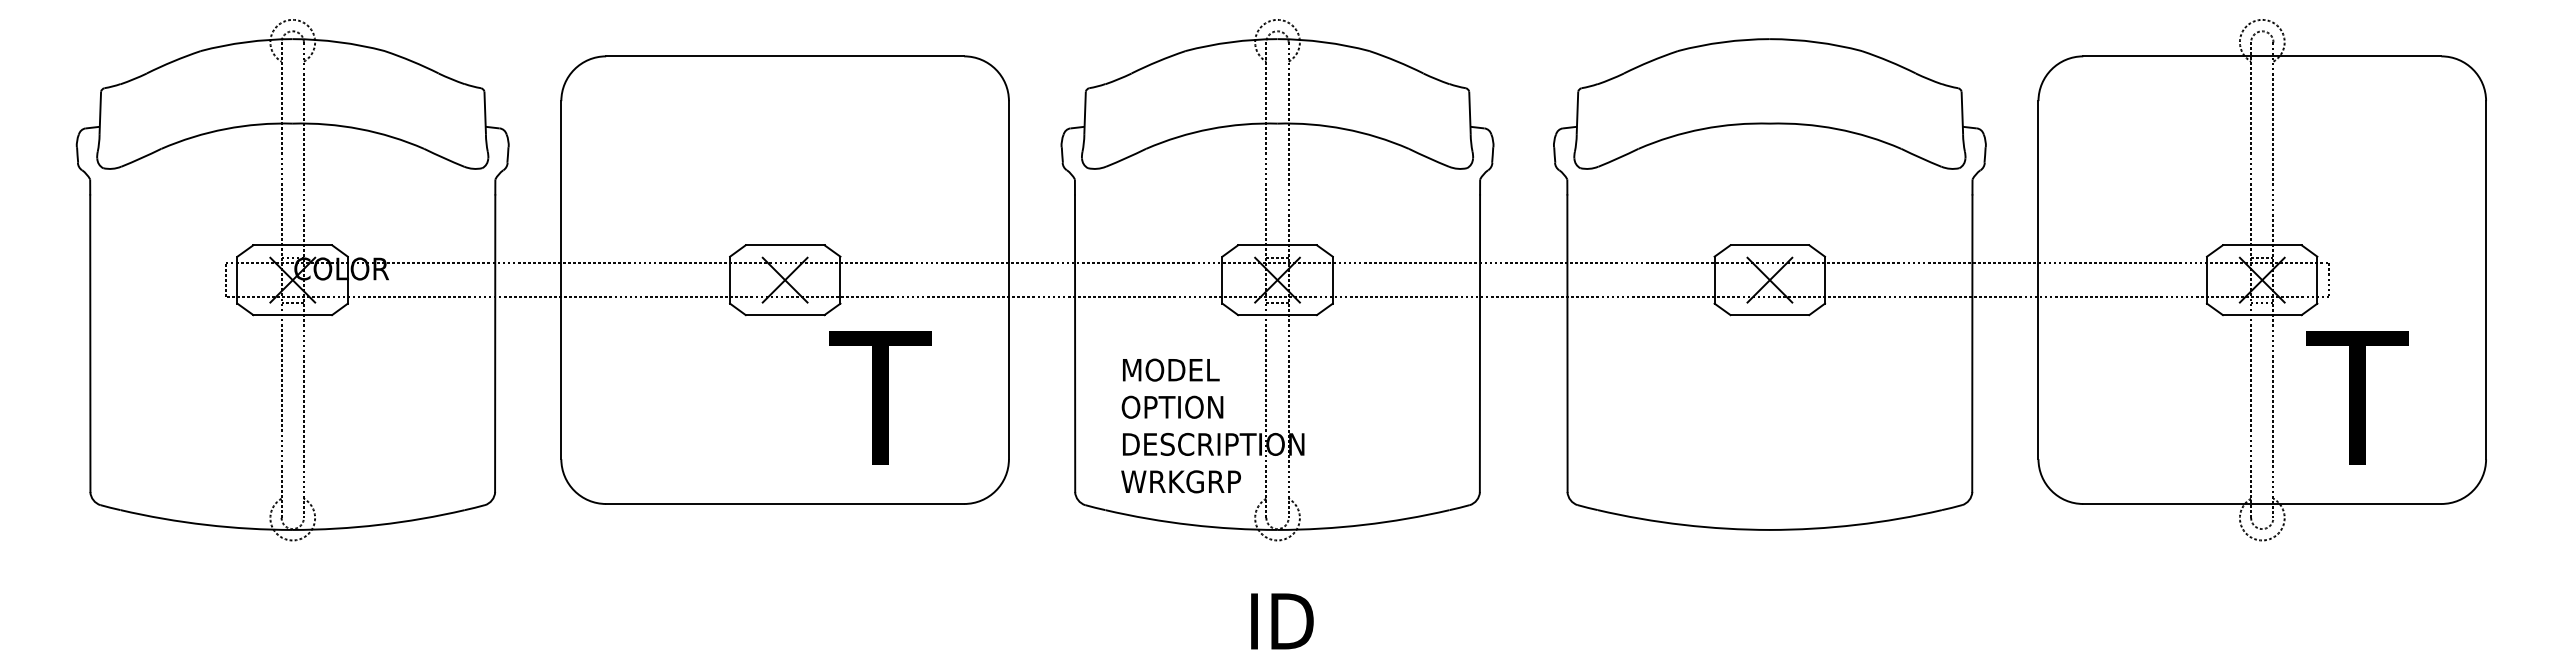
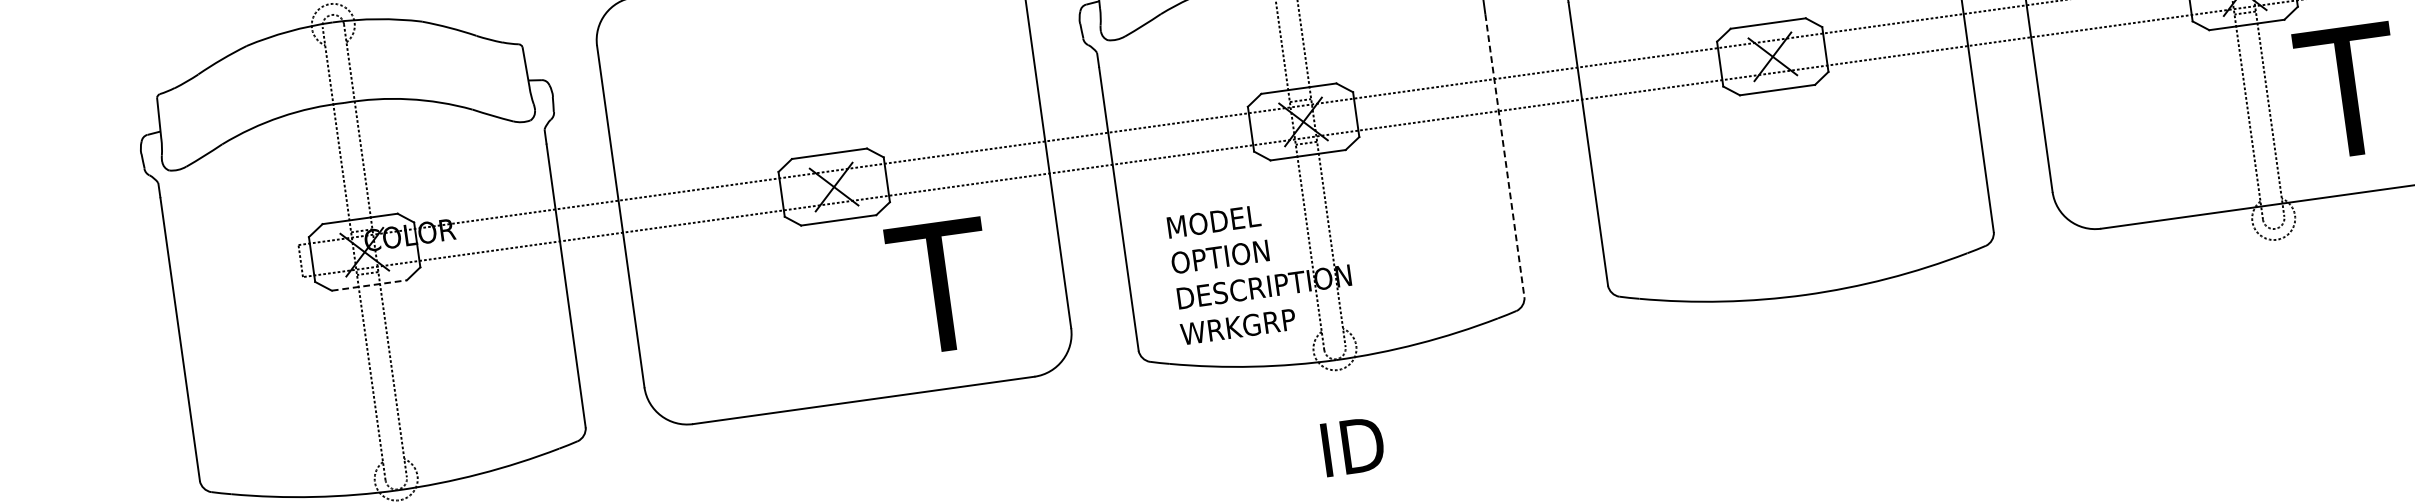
line: (293, 315) -> (370, 285), solid -> dashed
line: (1479, 344) -> (1504, 156), solid -> dashed

